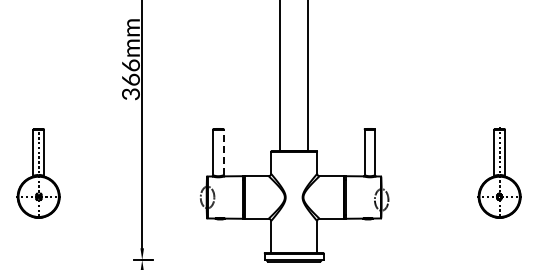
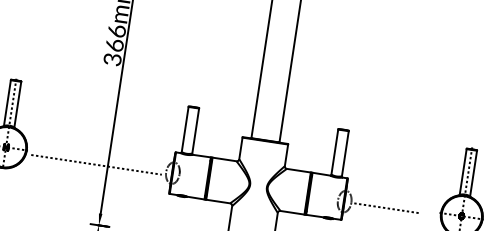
line: (223, 152) -> (195, 131), dashed -> solid
line: (130, 200) -> (96, 164), added
line: (424, 200) -> (386, 208), added

